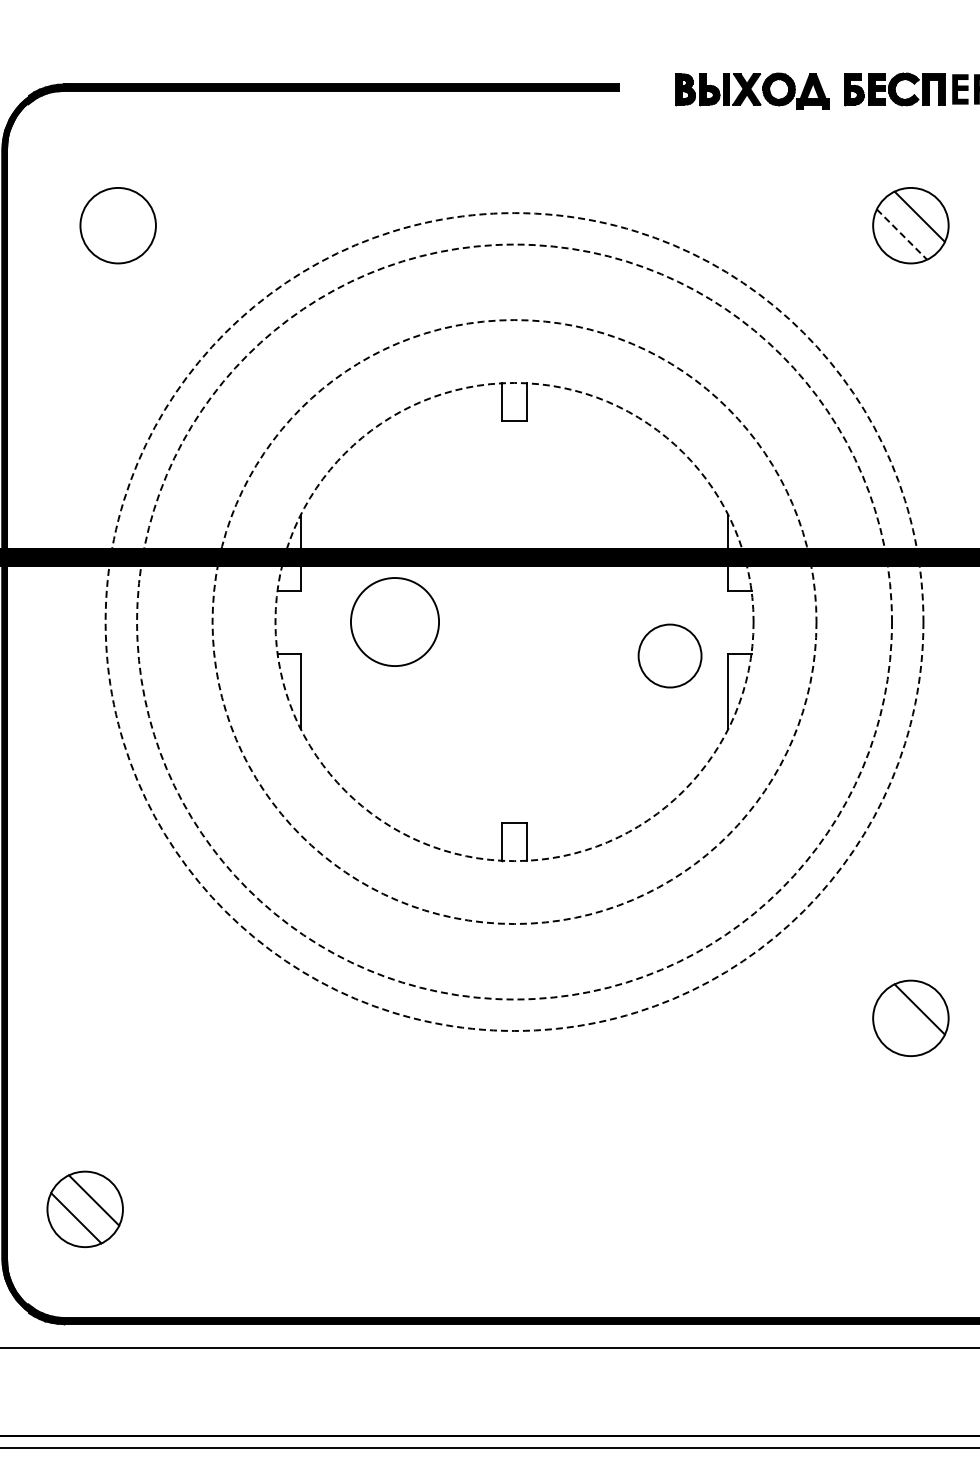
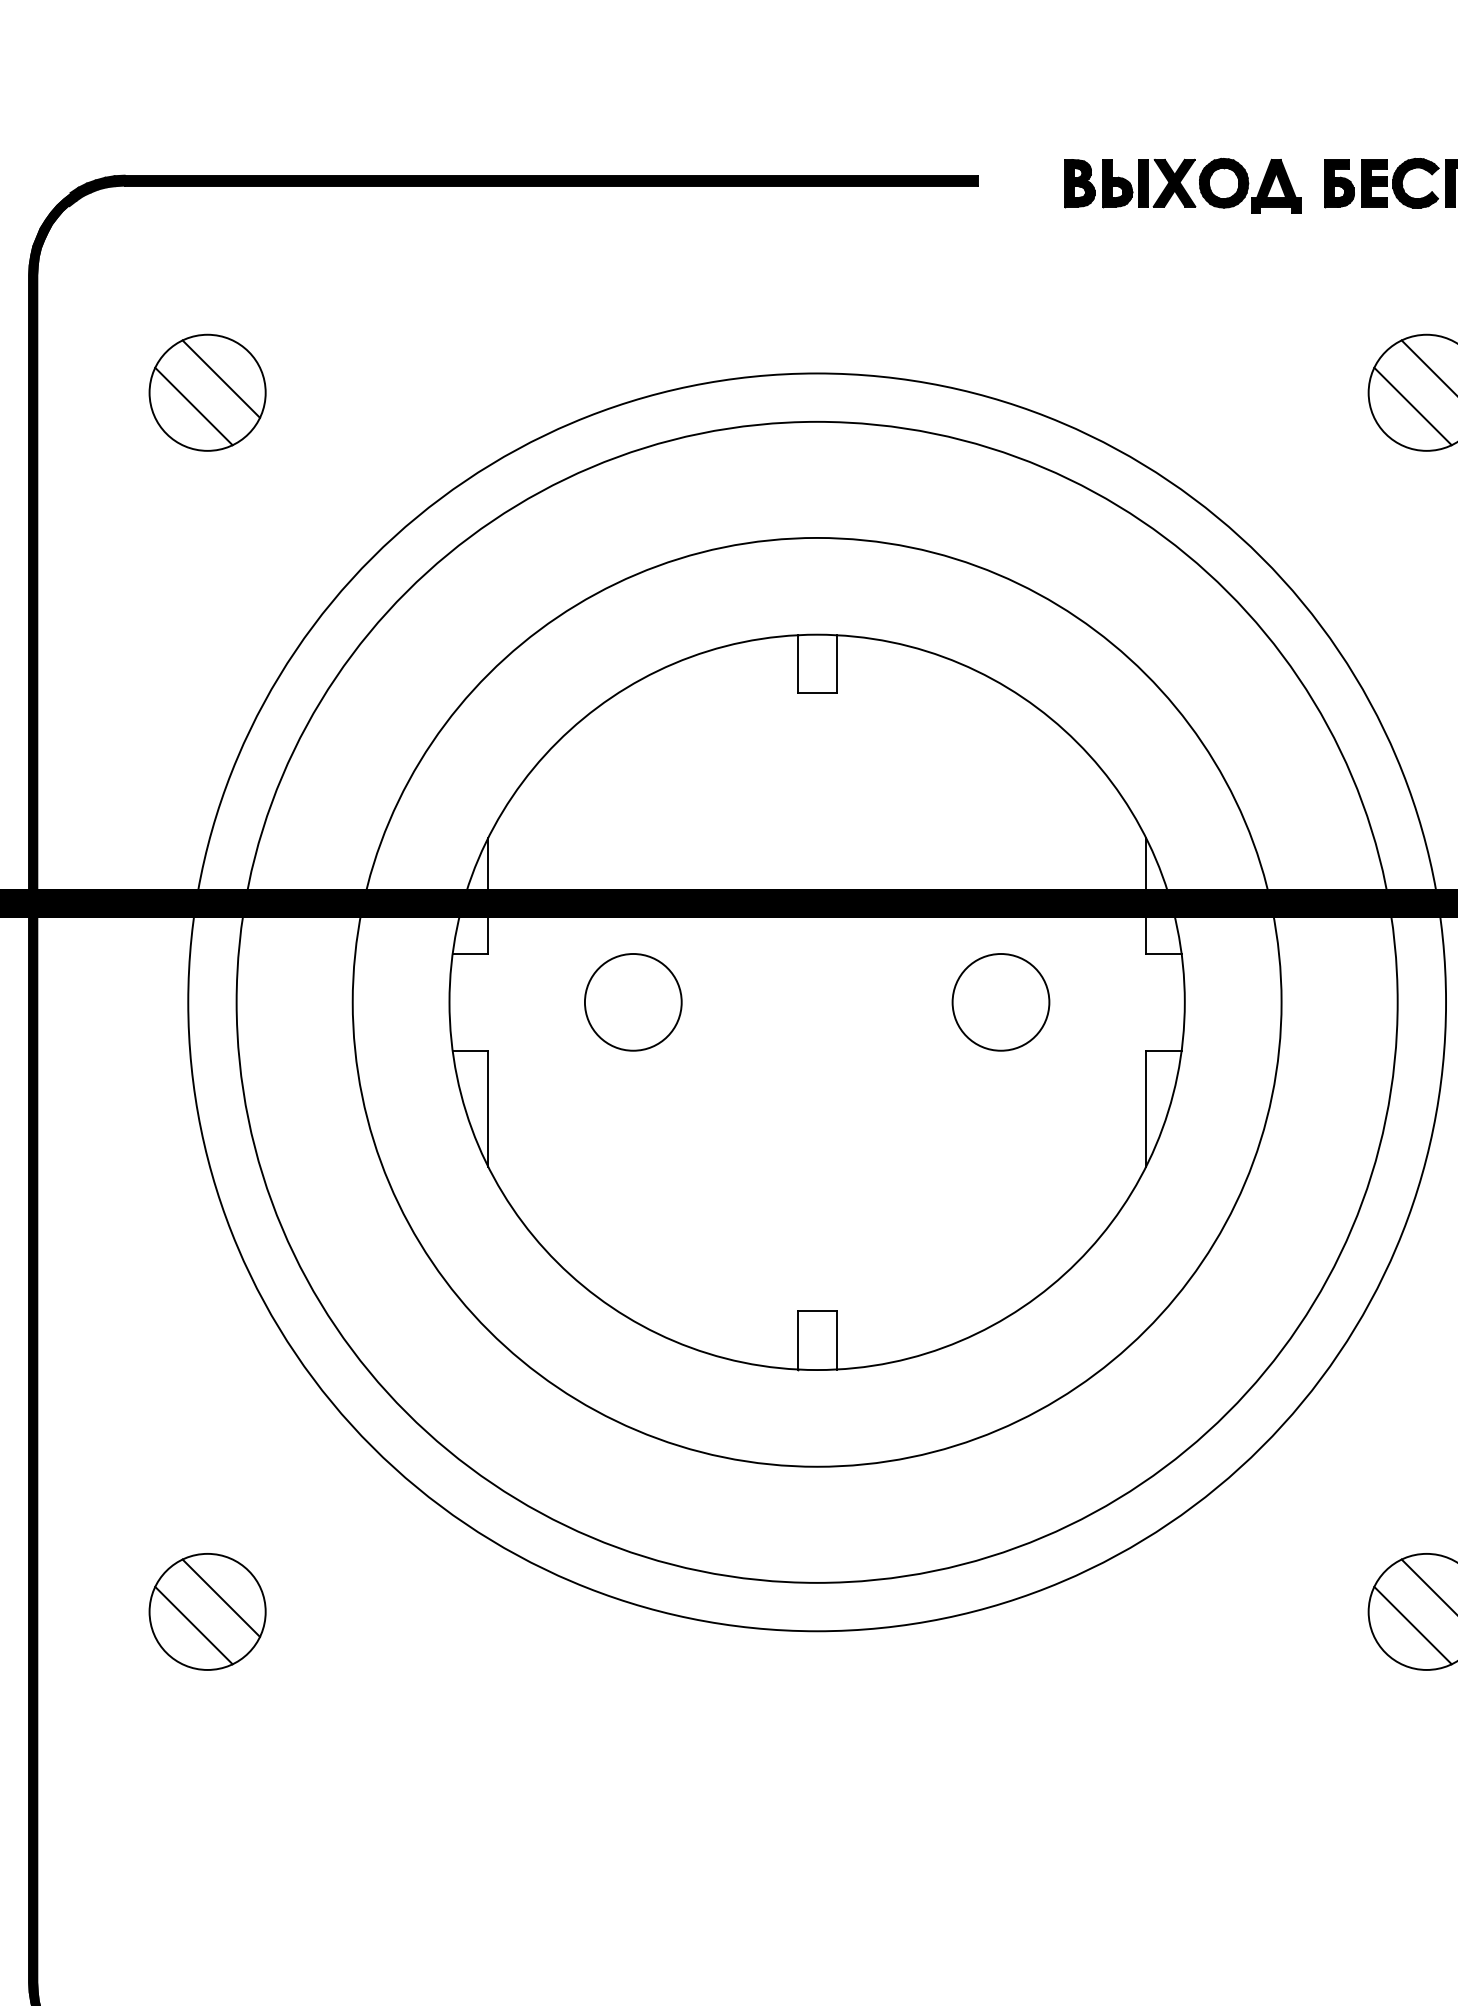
line: (126, 216) -> (220, 378), added
line: (109, 234) -> (194, 406), added
line: (902, 234) -> (1413, 406), dashed -> solid
circle: (394, 621) -> (632, 1001), size x0.71
circle: (514, 621) -> (817, 1001), dashed -> solid
circle: (514, 621) -> (817, 1001), dashed -> solid
circle: (514, 621) -> (817, 1001), dashed -> solid
circle: (514, 622) -> (817, 1003), dashed -> solid
circle: (669, 655) -> (1000, 1001), moved
line: (901, 1027) -> (1412, 1625), added
part: (84, 1208) -> (206, 1610), moved

